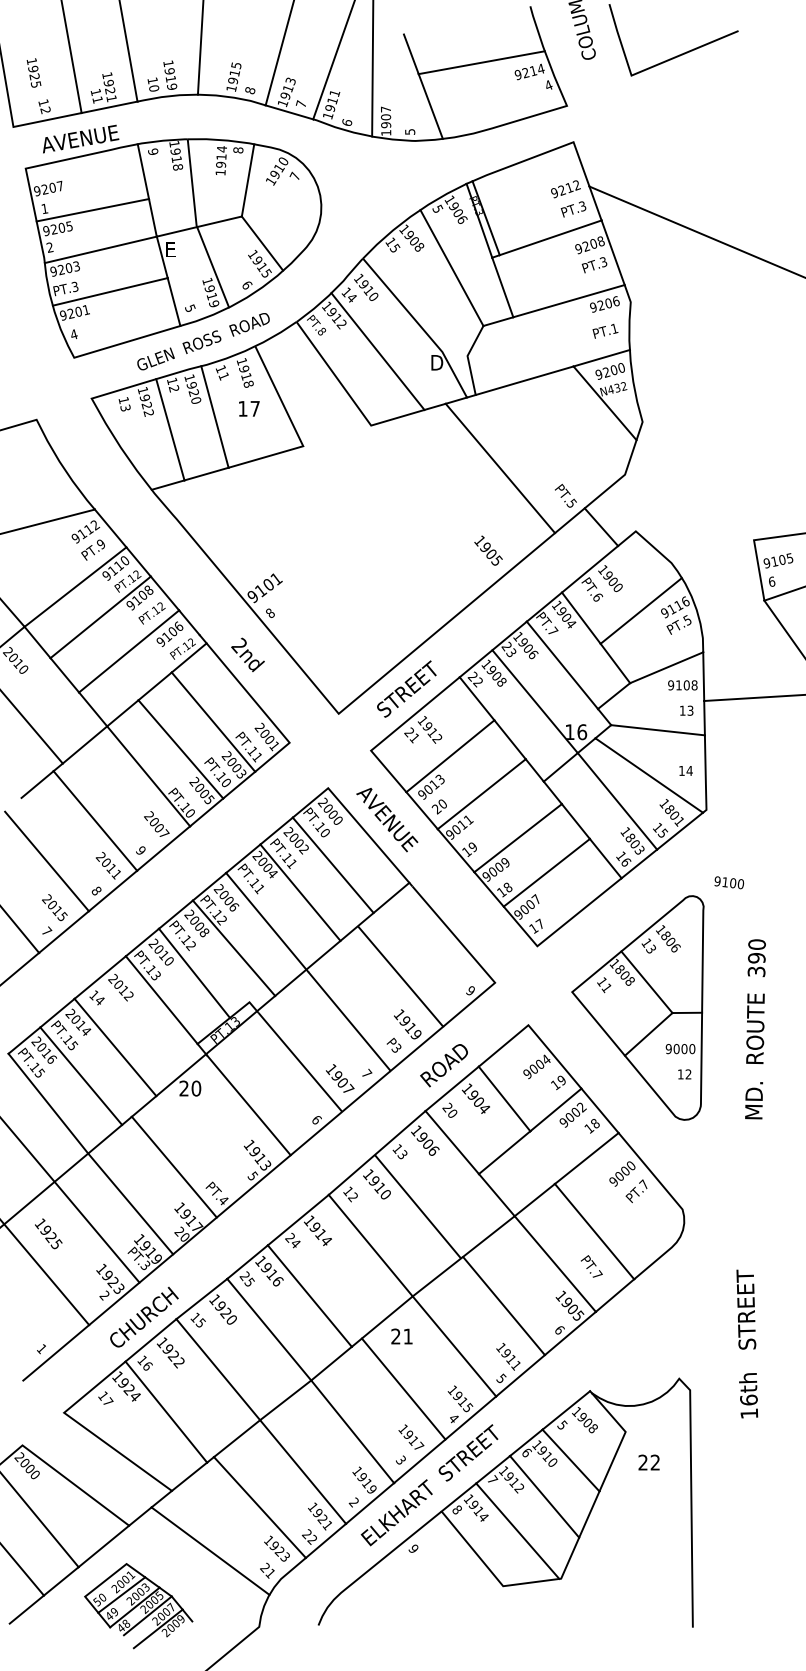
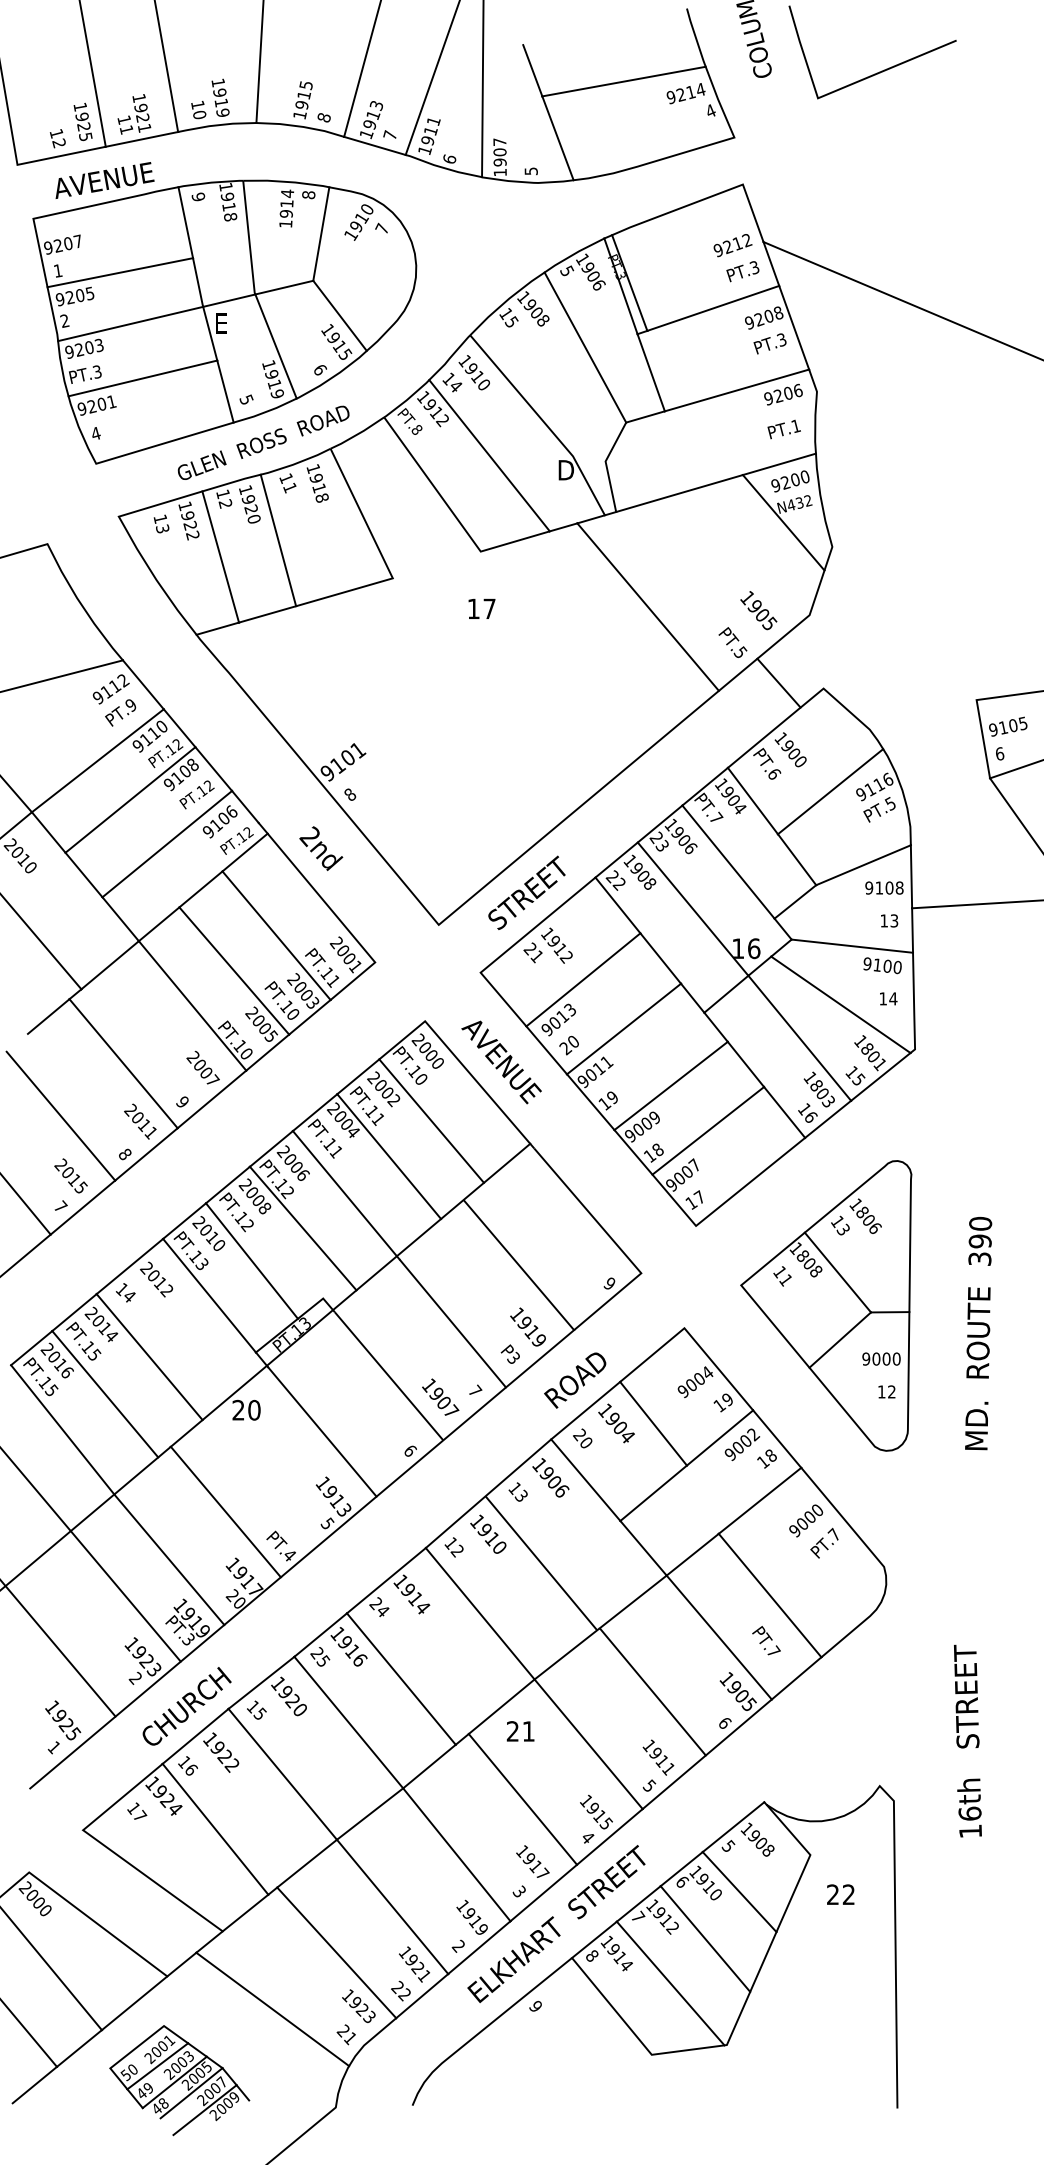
text: (33, 72) -> (82, 121), moved
text: (248, 408) -> (481, 608), moved
text: (488, 550) -> (758, 610), moved
text: (729, 882) -> (882, 965), moved
text: (48, 1233) -> (63, 1720), moved

